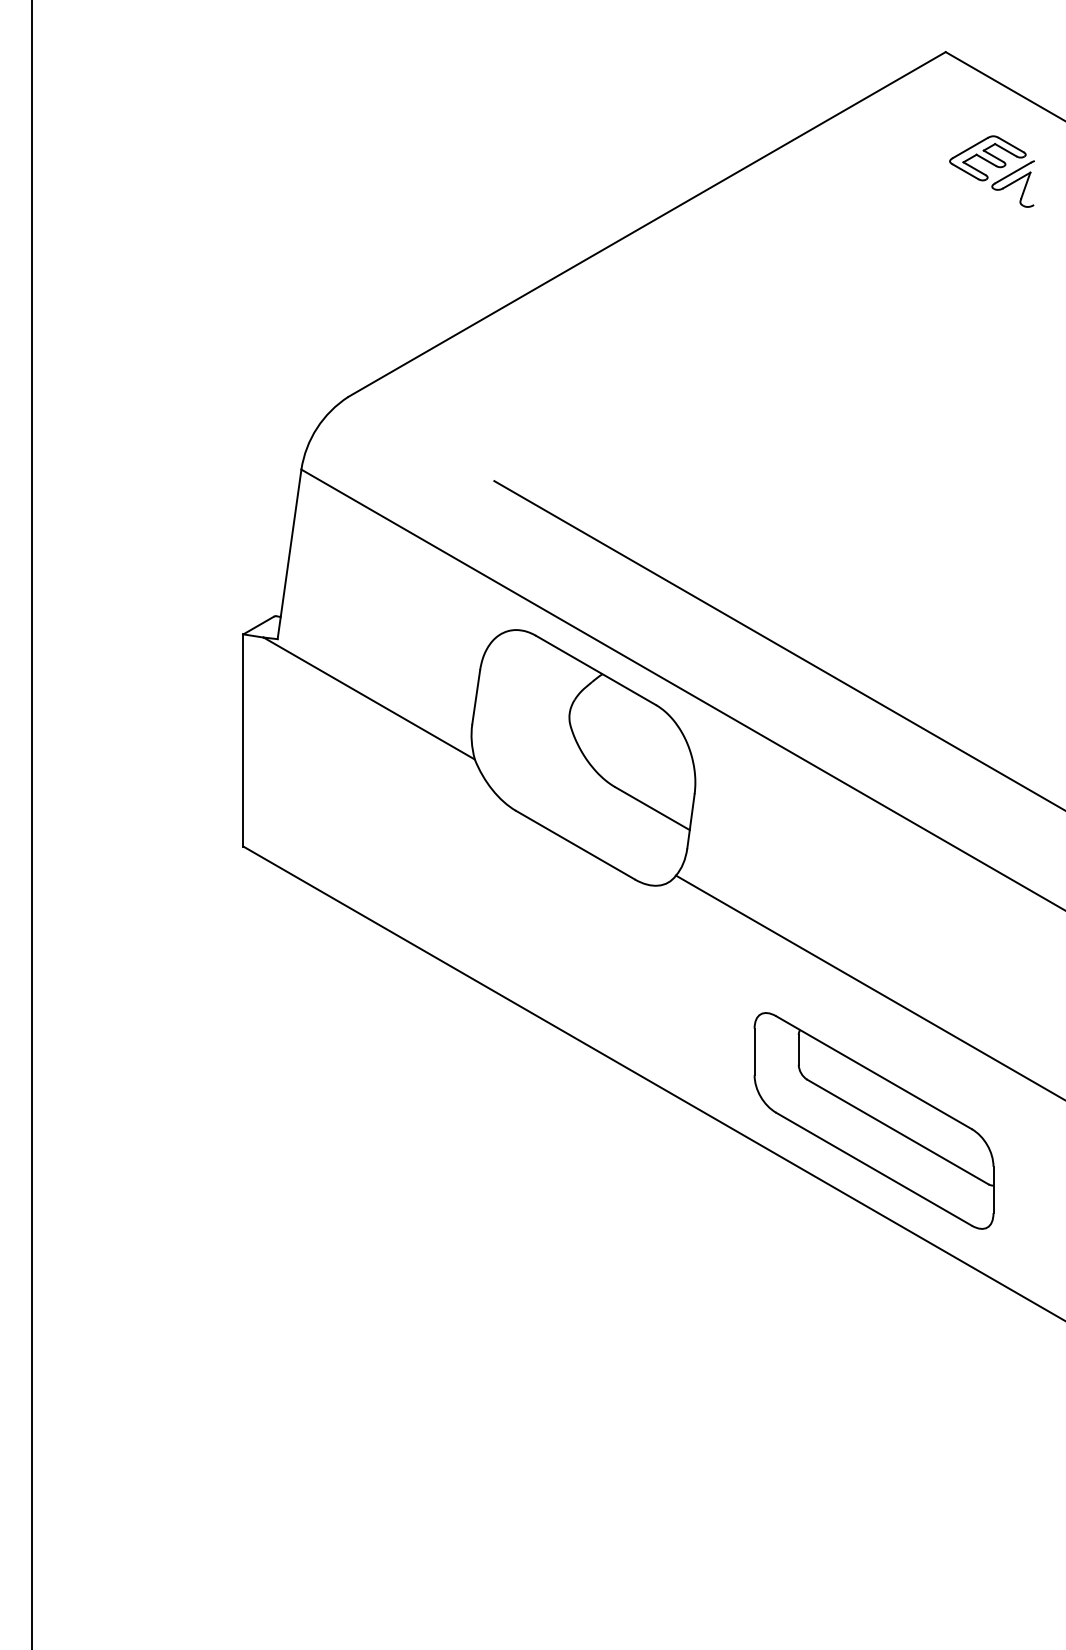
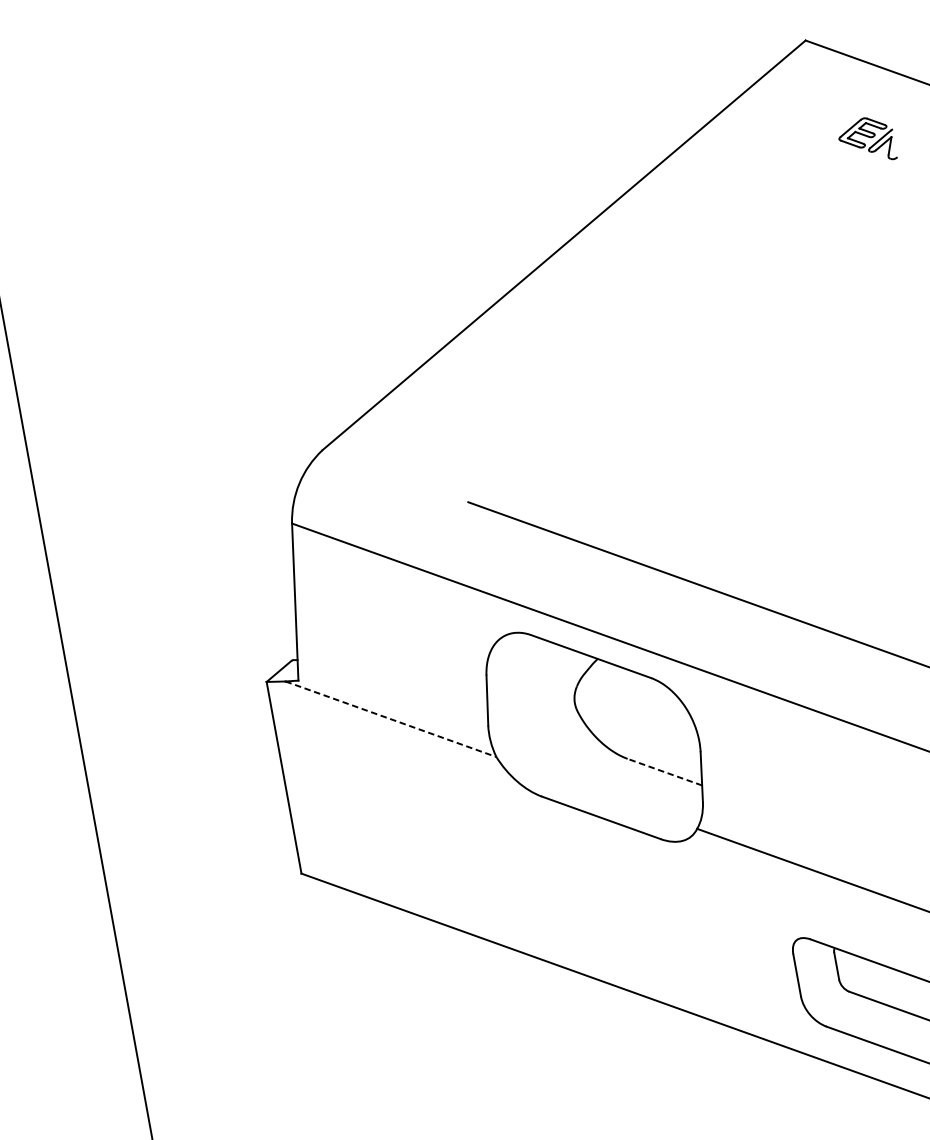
part: (991, 171) -> (866, 140), size x0.7
line: (369, 698) -> (391, 719), solid -> dashed
line: (652, 808) -> (664, 772), solid -> dashed

